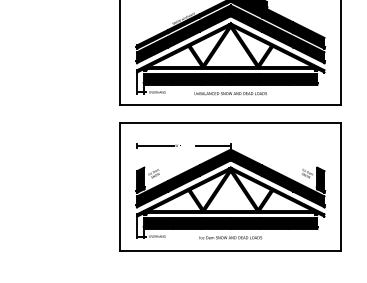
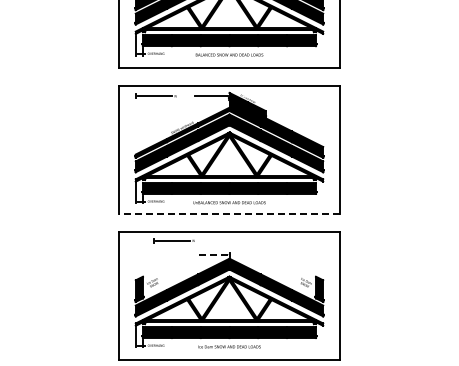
line: (230, 105) -> (229, 214), solid -> dashed
part: (156, 145) -> (173, 240), moved
line: (211, 145) -> (210, 254), solid -> dashed

